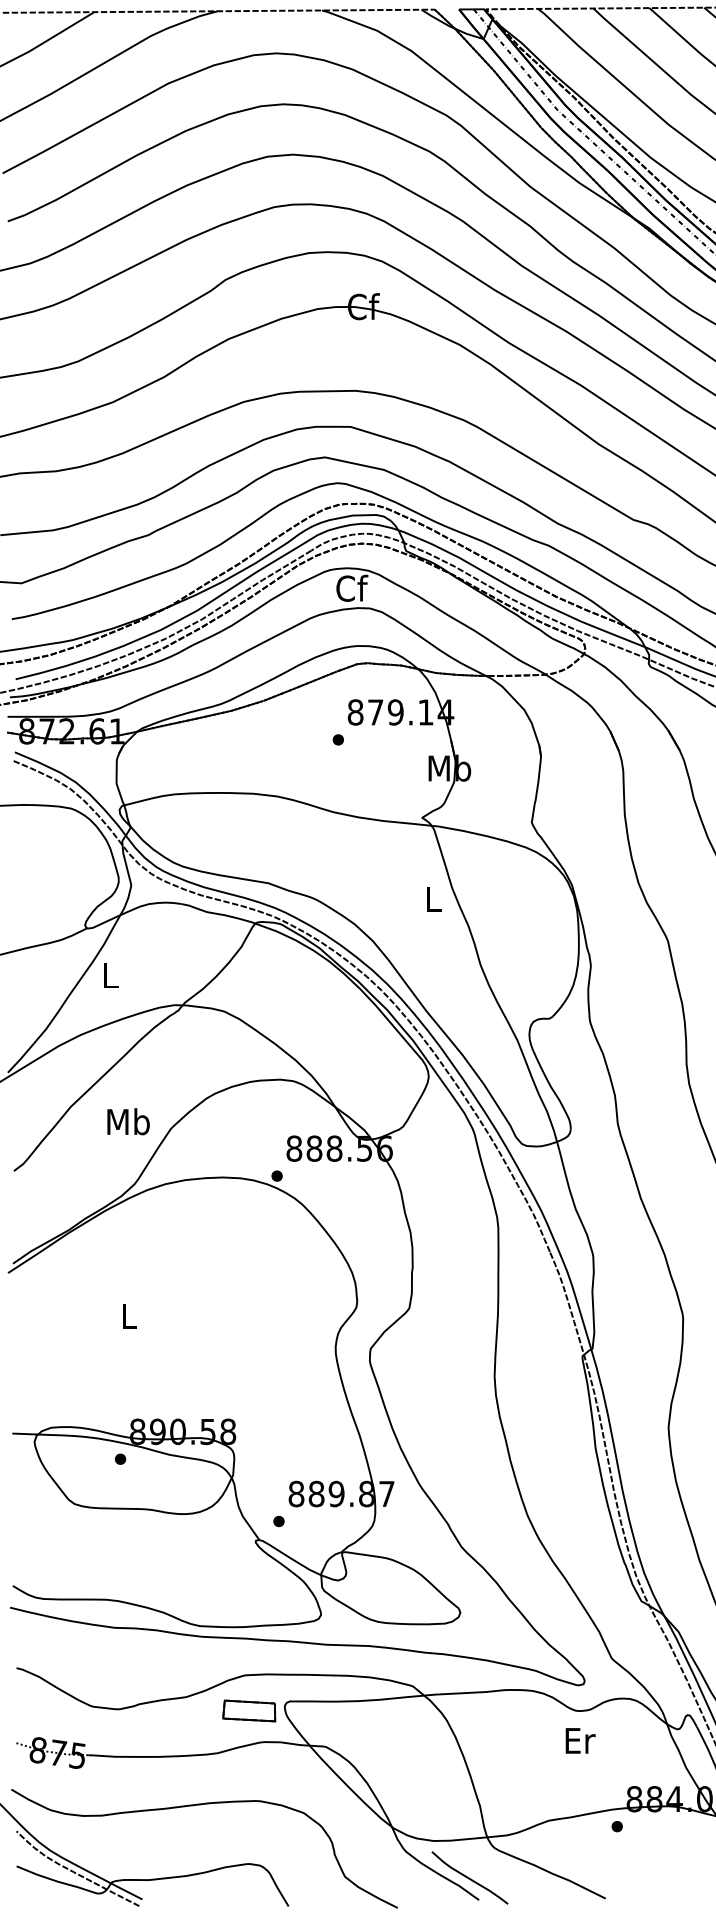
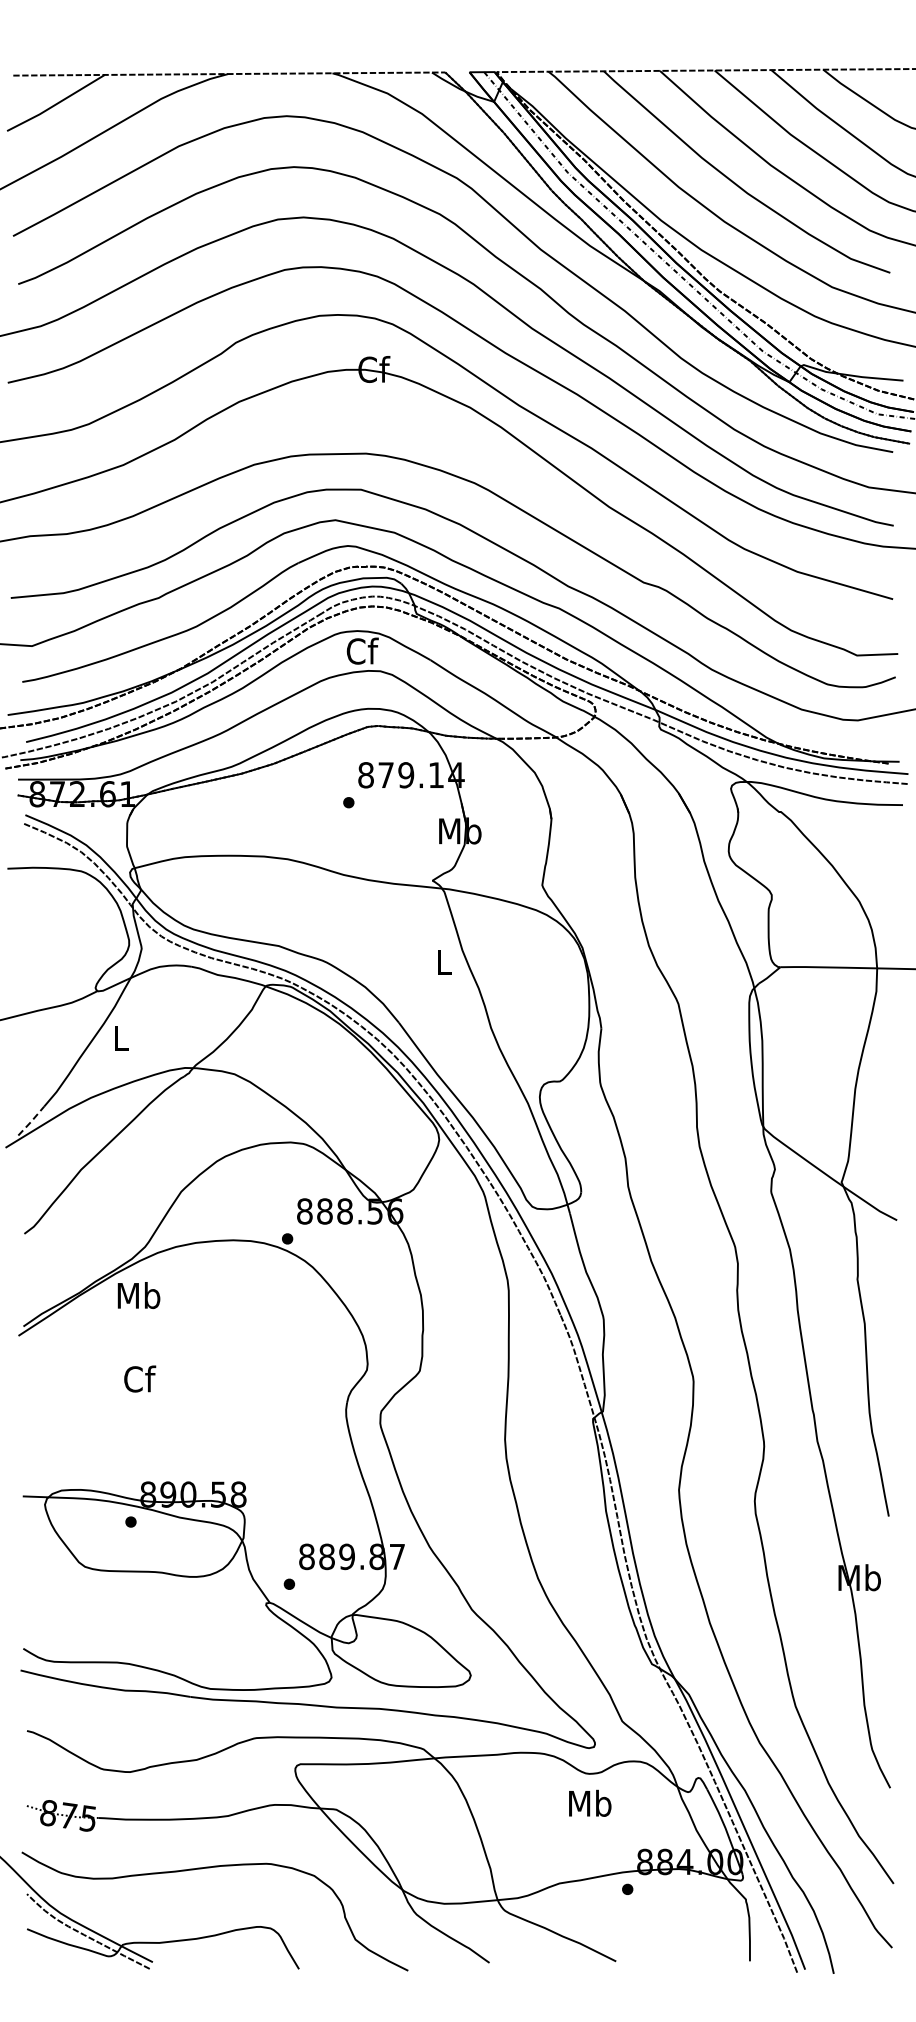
line: (21, 1058) -> (31, 1121), solid -> dashed
text: (128, 1121) -> (138, 1295), moved
text: (130, 1315) -> (140, 1378), L -> Cf
part: (249, 1710) -> (259, 1773), removed
text: (580, 1739) -> (590, 1802), Er -> Mb
curve: (470, 1877) -> (480, 1940), removed

